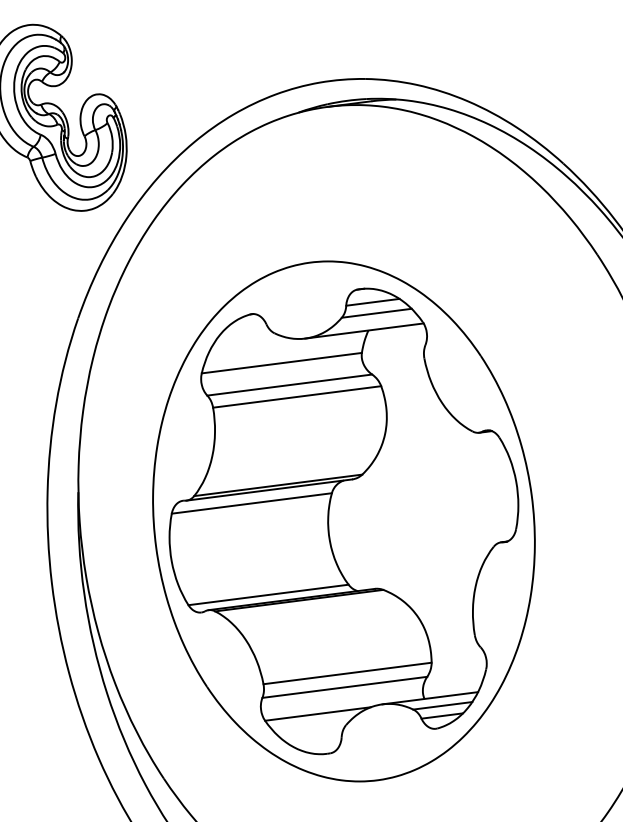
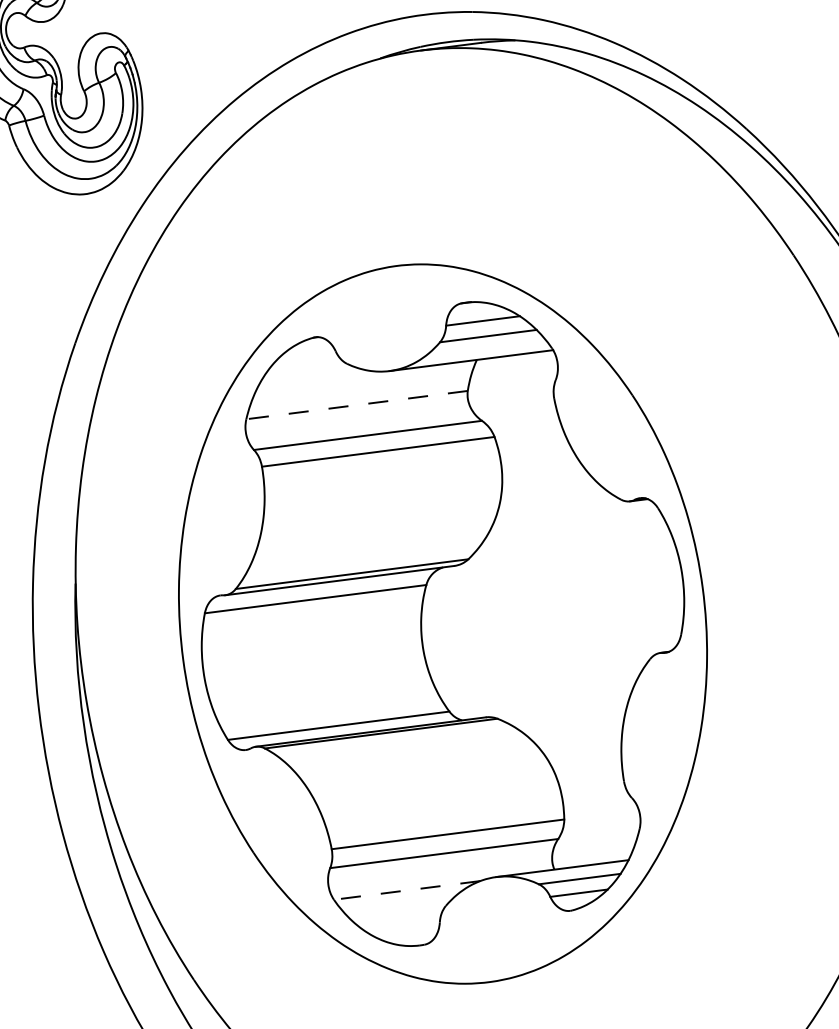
line: (281, 363) -> (356, 405), solid -> dashed
line: (317, 714) -> (406, 891), solid -> dashed

